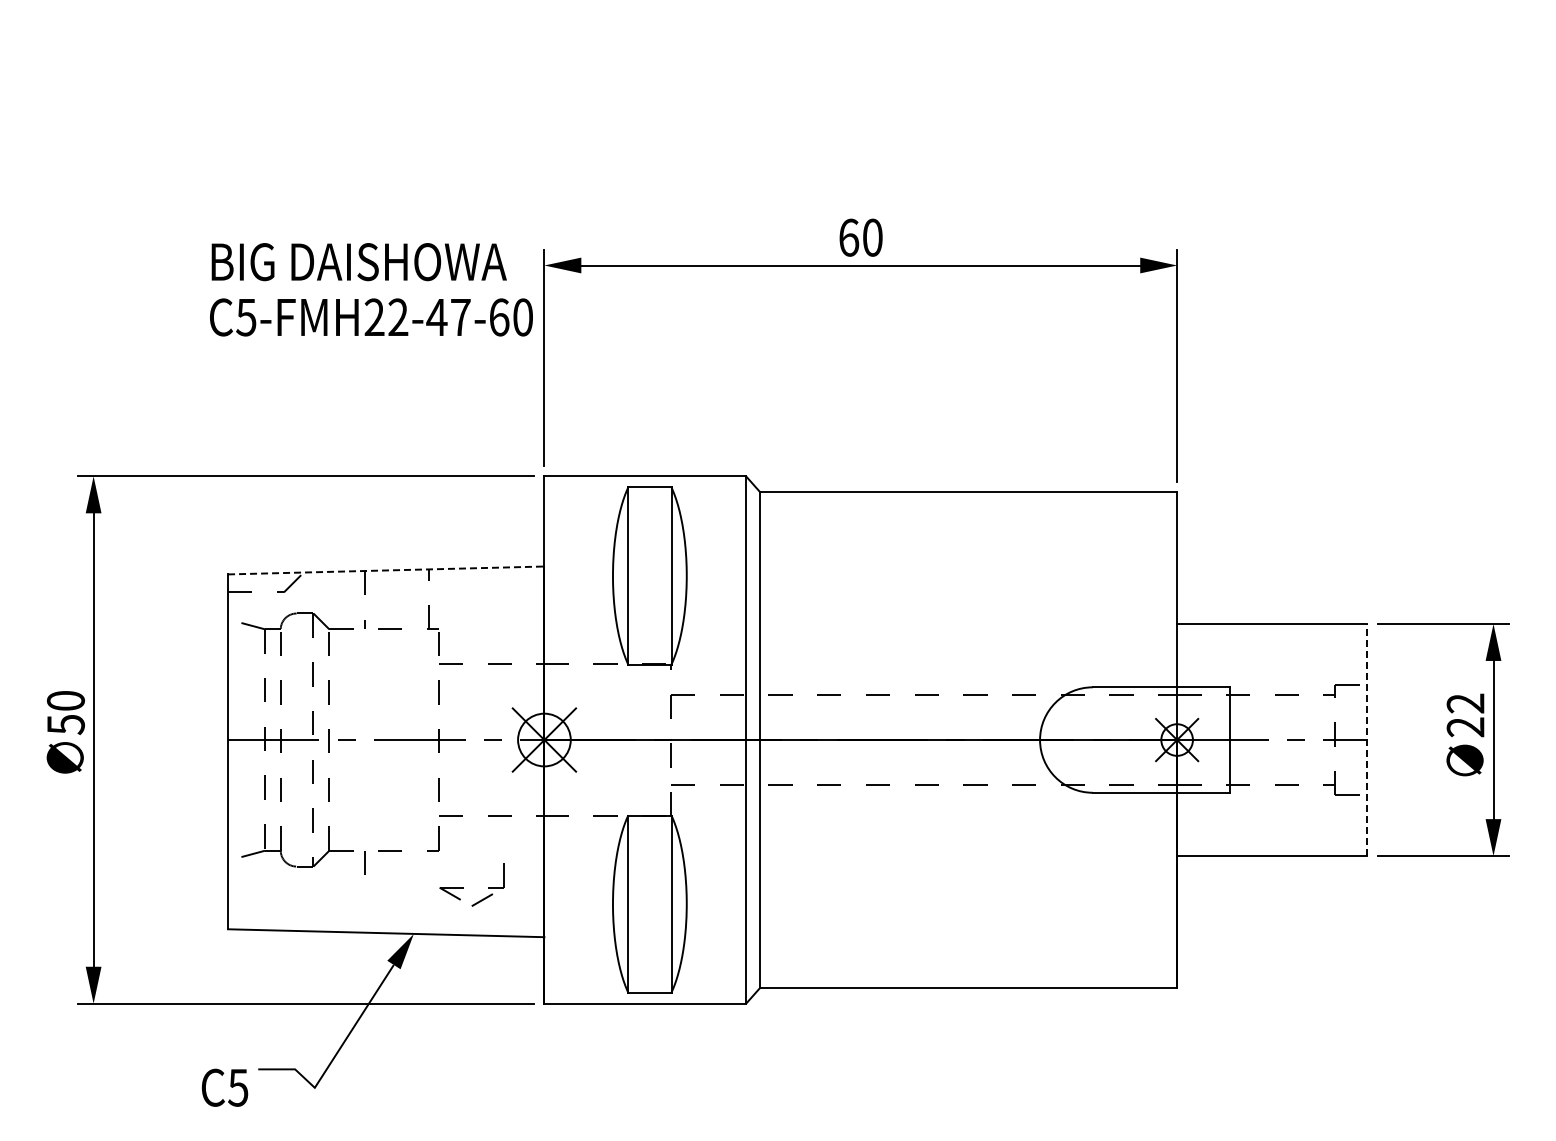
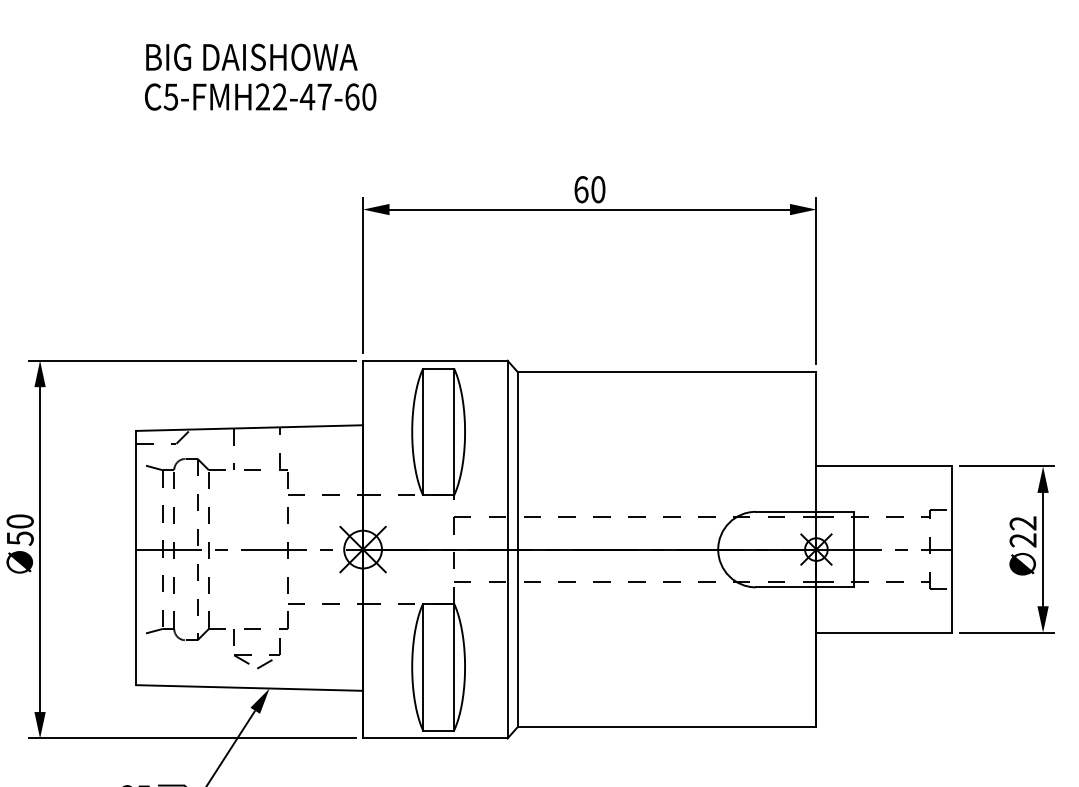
text: (371, 289) -> (260, 77), moved
line: (386, 570) -> (249, 428), dashed -> solid
line: (1366, 740) -> (952, 549), dashed -> solid
part: (463, 887) -> (251, 655), moved

